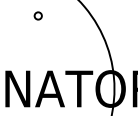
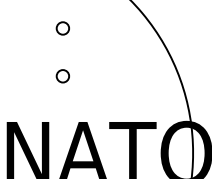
circle: (37, 43) -> (61, 75), added

